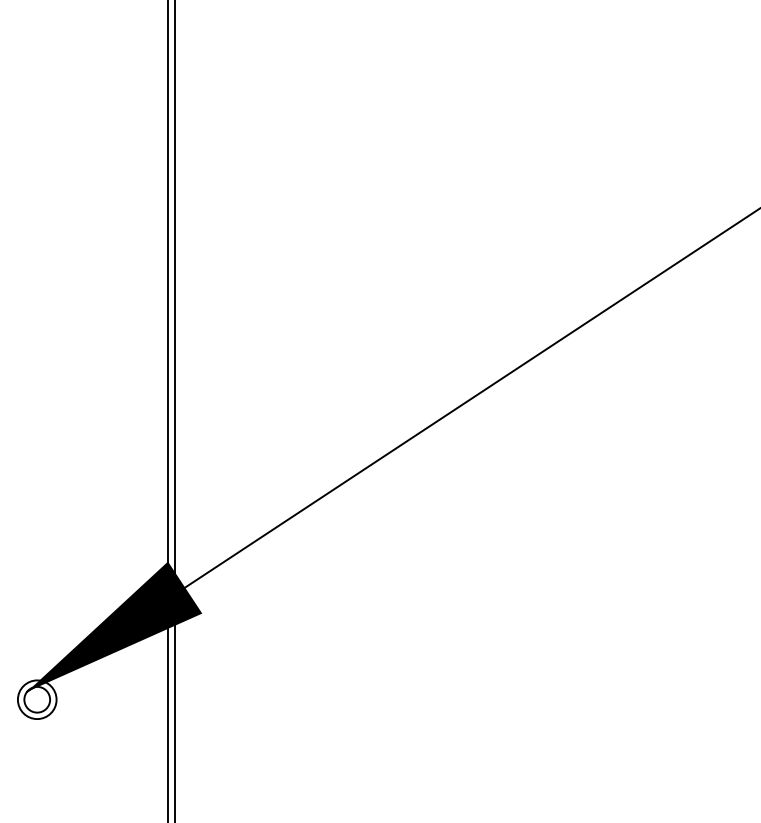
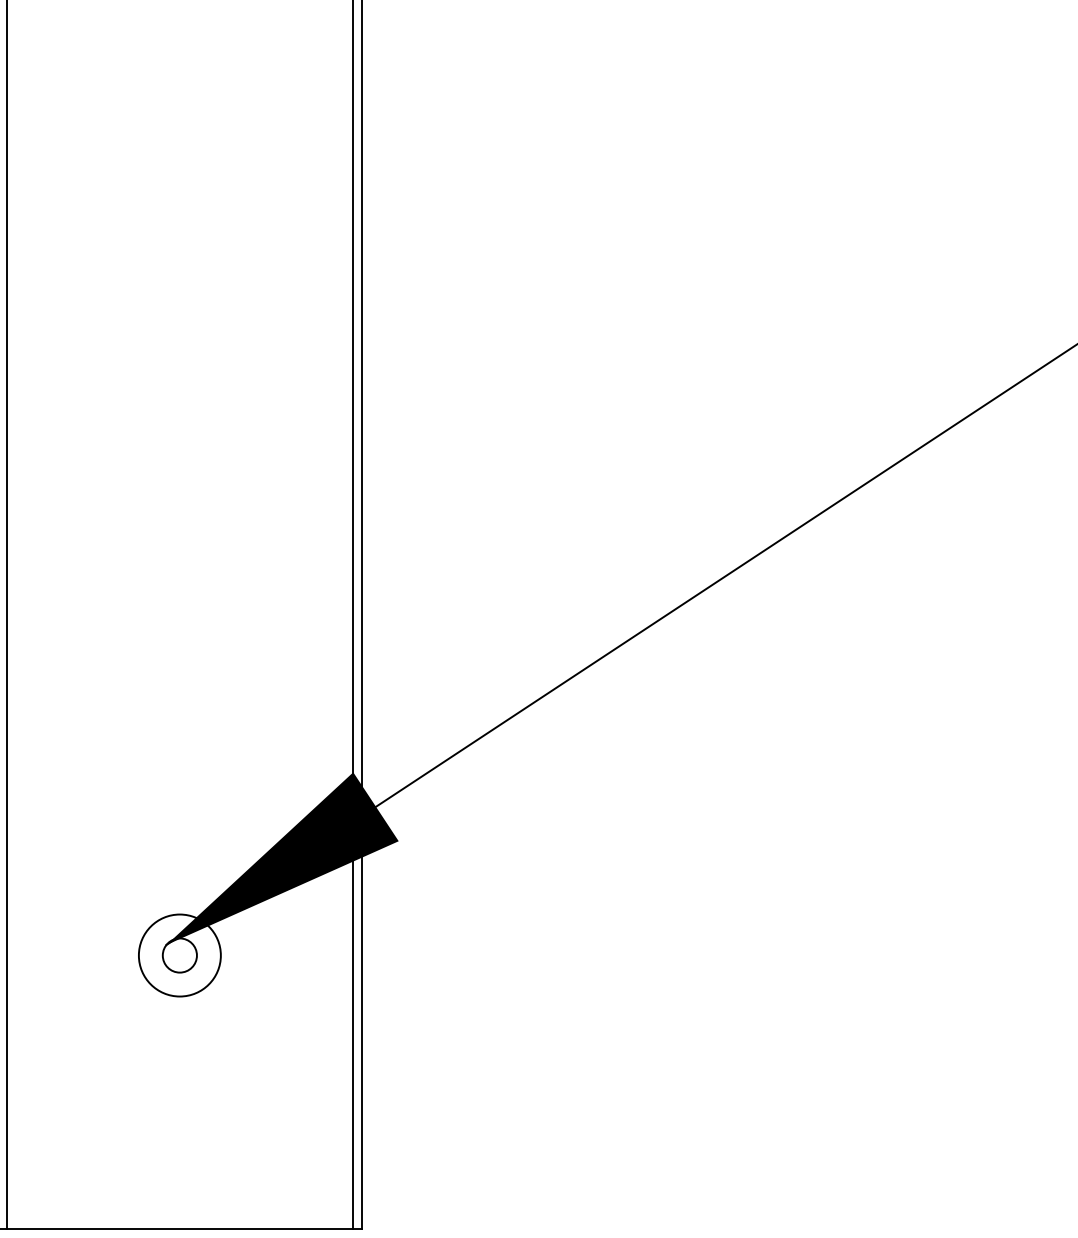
circle: (36, 699) -> (179, 955), size x1.6

